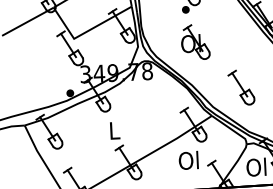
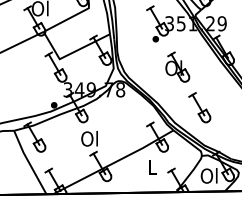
part: (195, 41) -> (177, 66), moved
text: (113, 130) -> (89, 138), L -> Ol
text: (188, 160) -> (151, 167), Ol -> L

